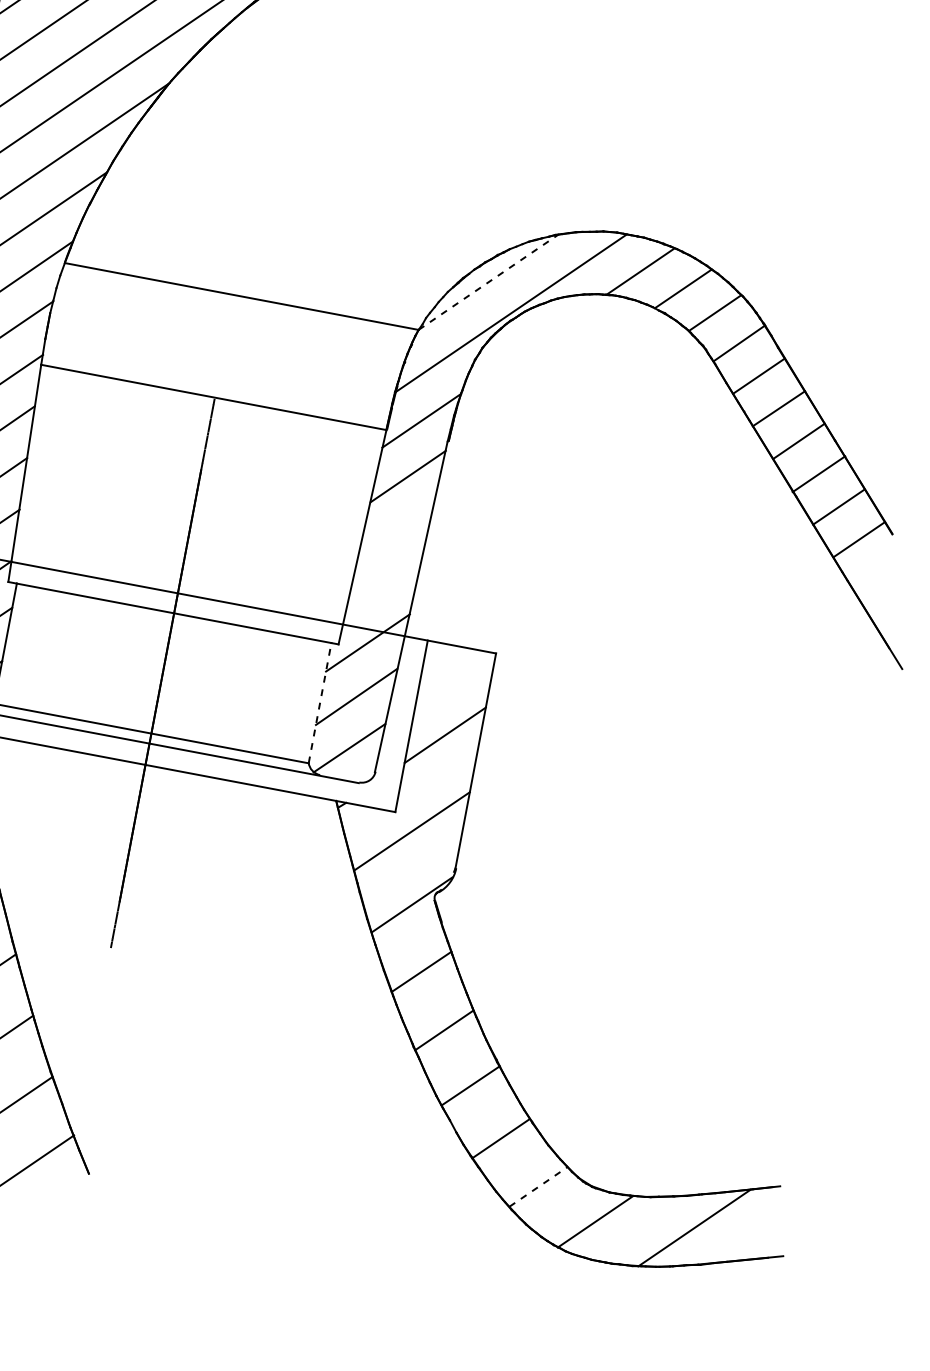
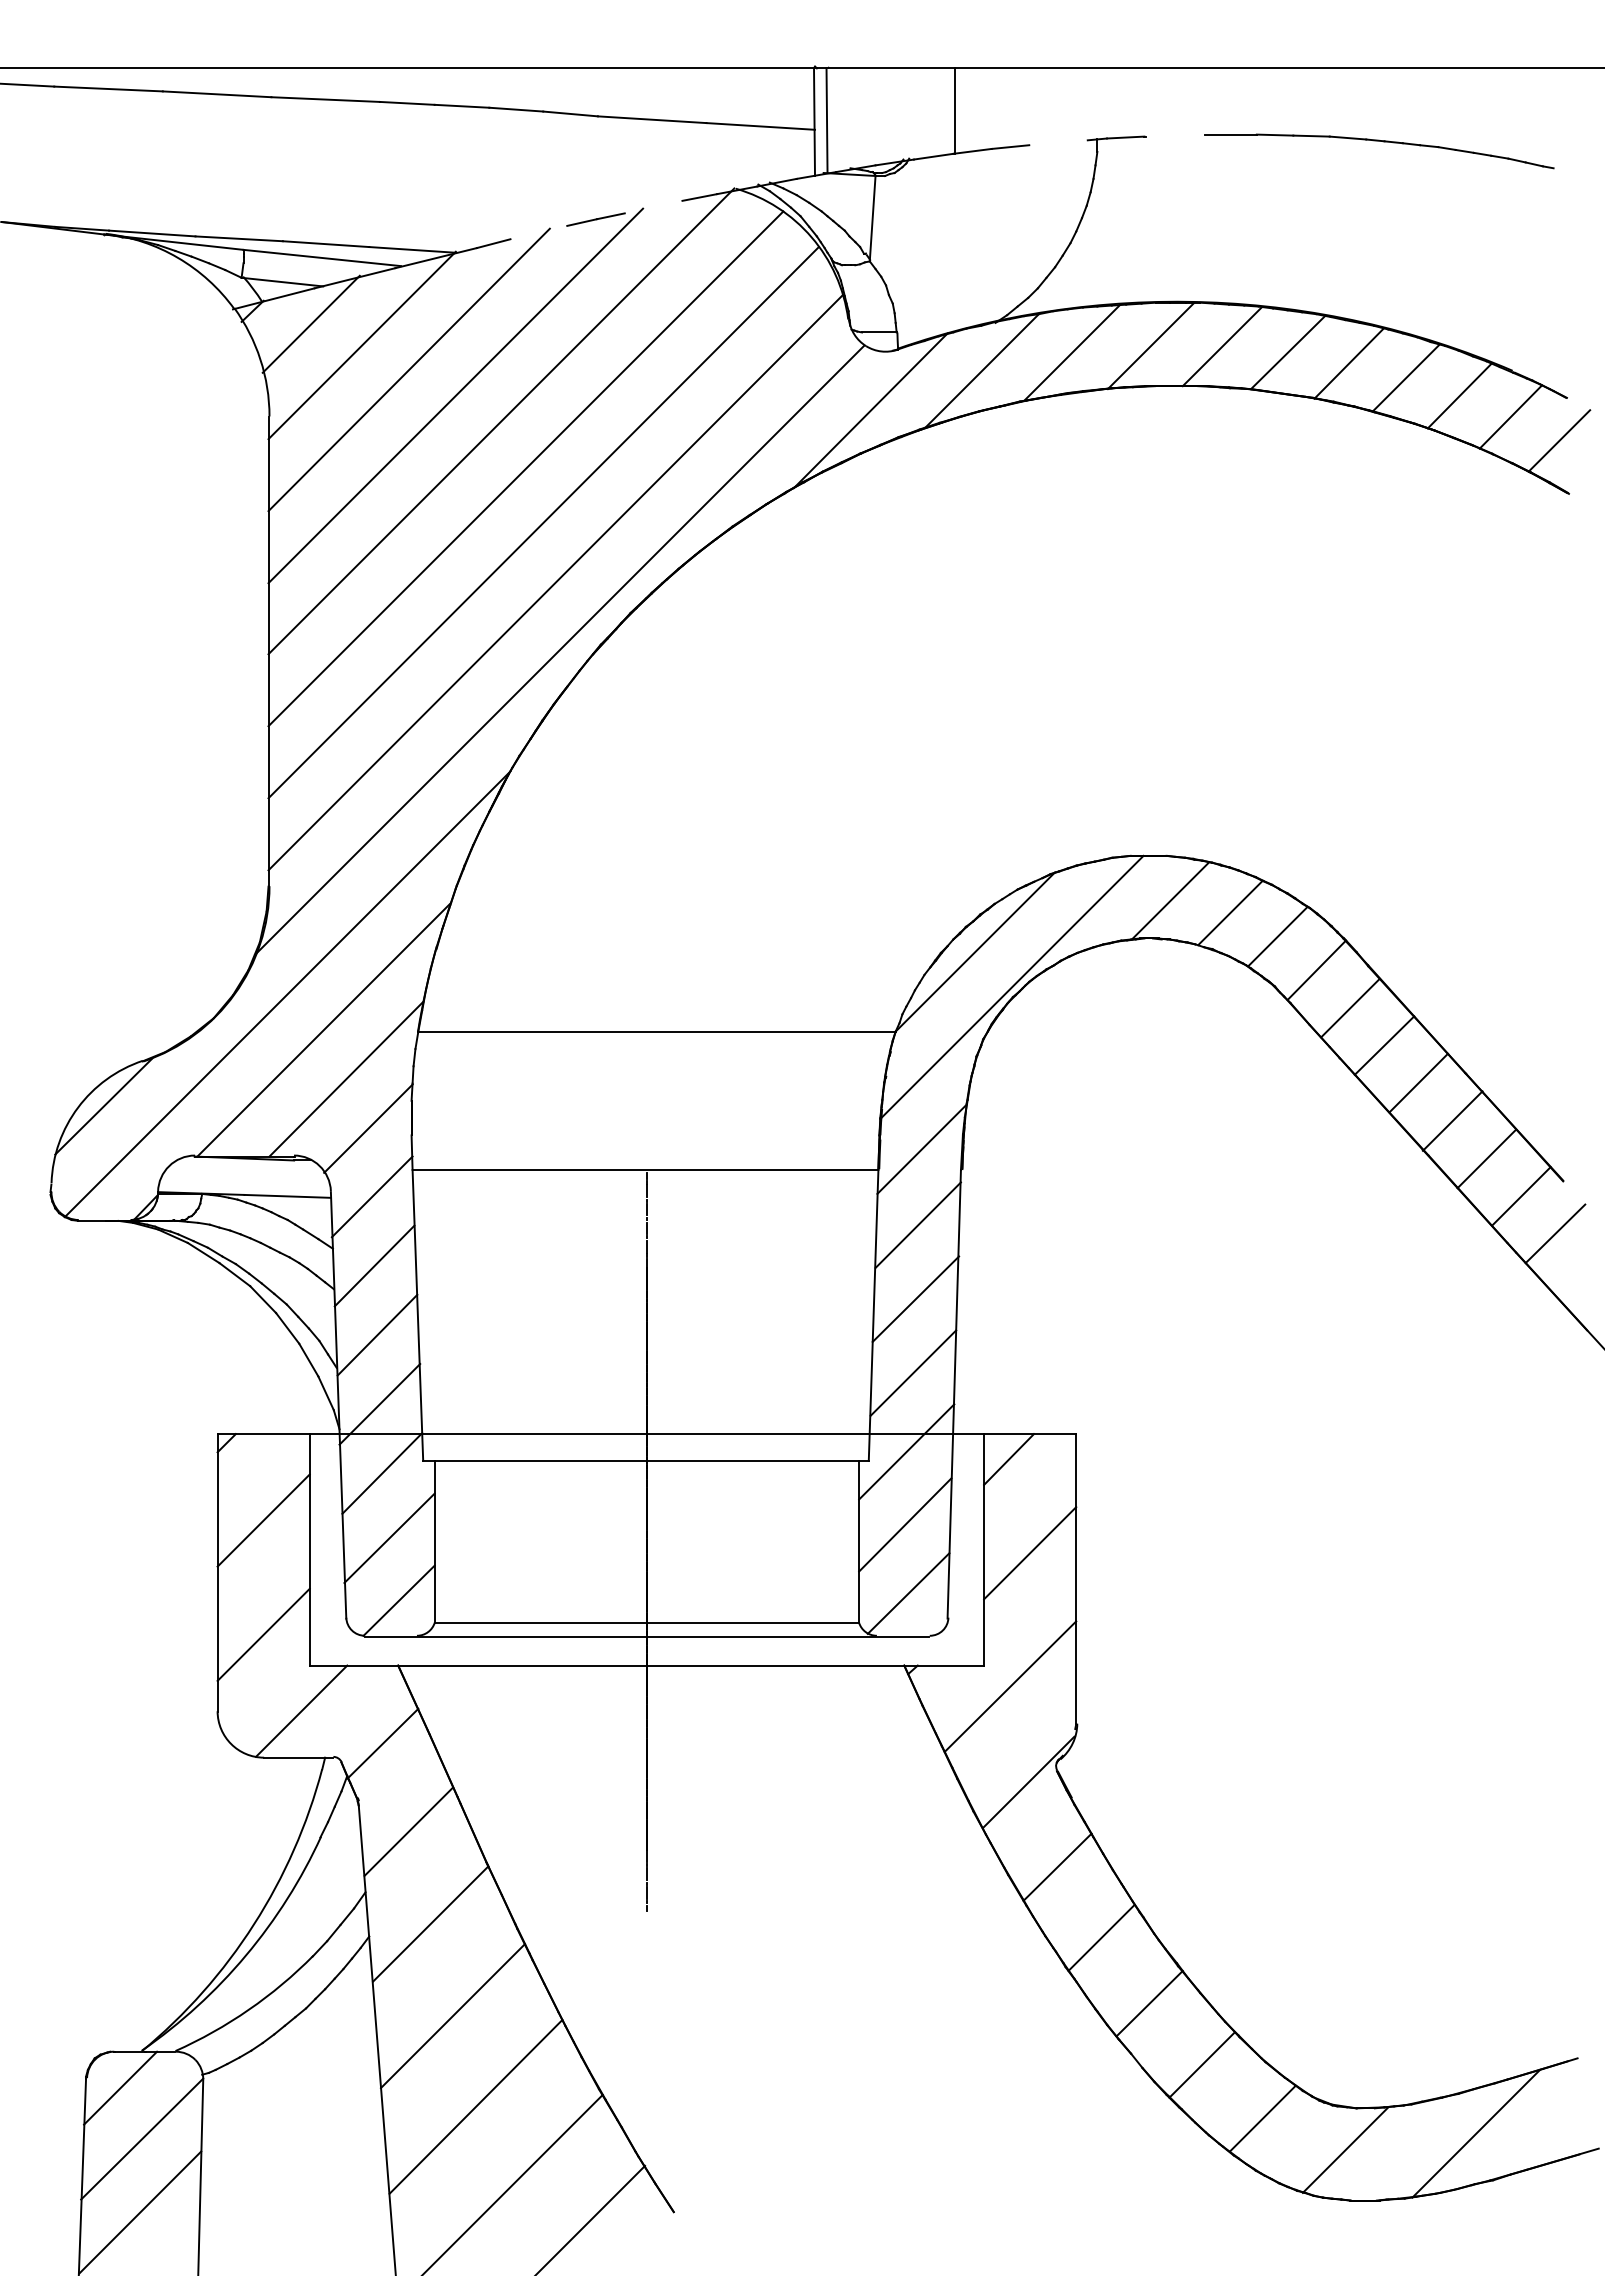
line: (489, 281) -> (975, 951), dashed -> solid
line: (395, 530) -> (915, 1298), added
line: (879, 571) -> (1555, 1233), added
line: (384, 585) -> (913, 1372), added
line: (442, 662) -> (1008, 1459), added
line: (320, 702) -> (859, 1541), dashed -> solid
line: (538, 1186) -> (1262, 2118), dashed -> solid

